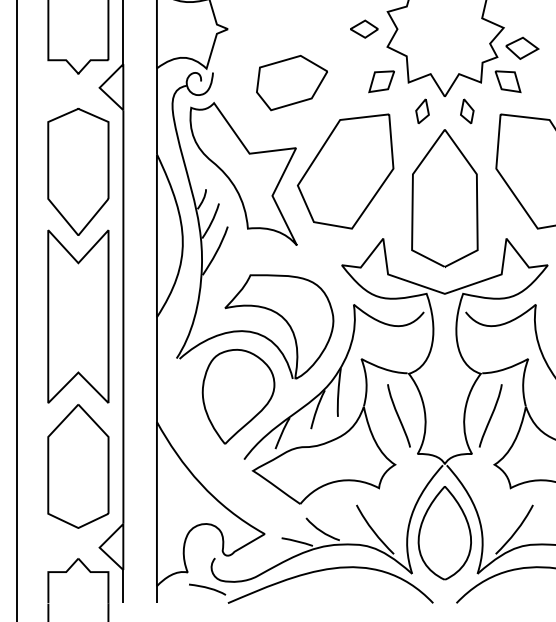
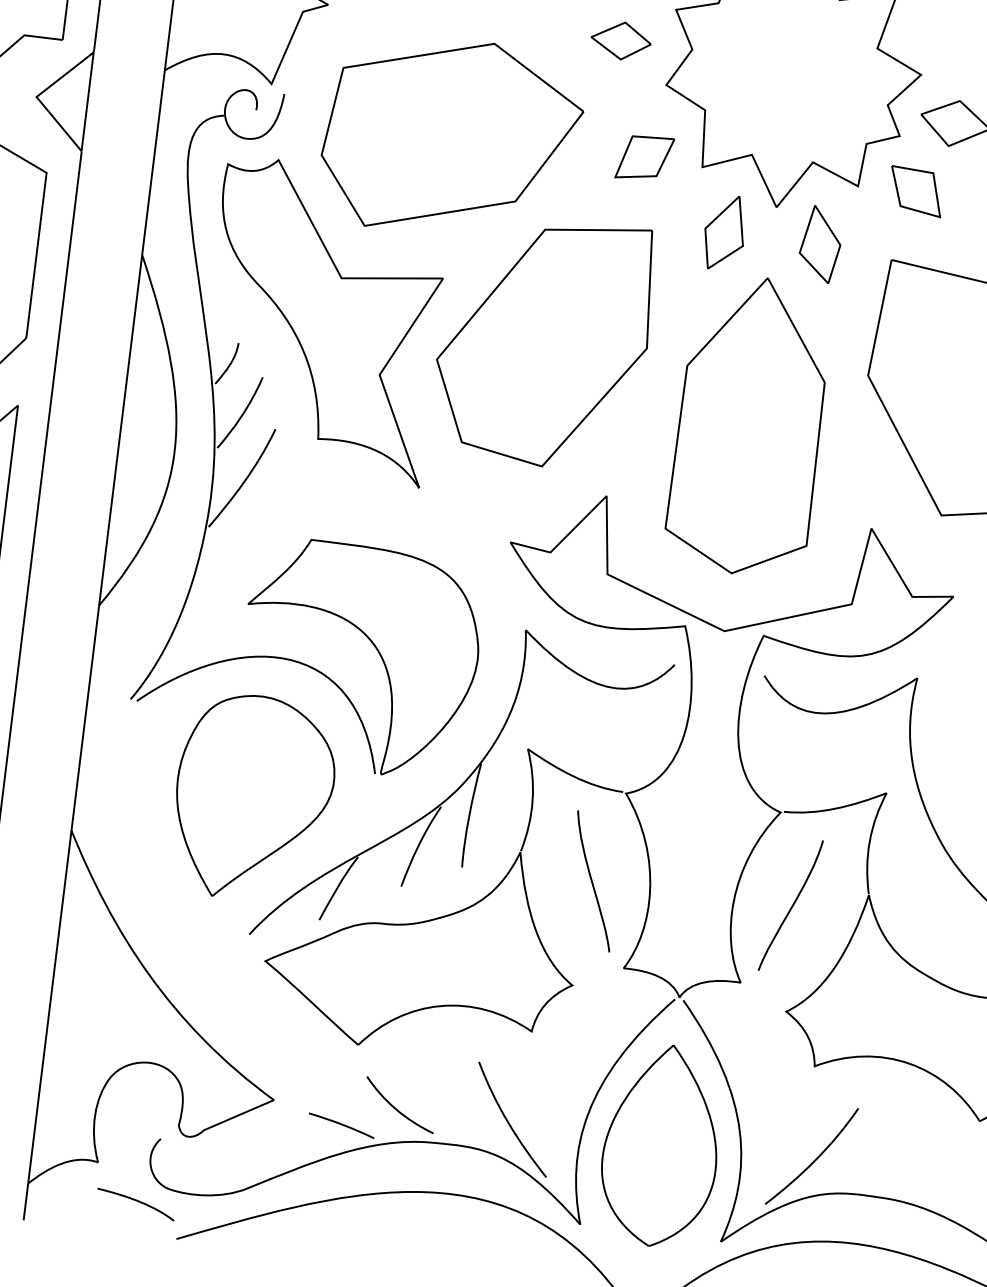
part: (291, 82) -> (450, 136), size x1.67
part: (422, 111) -> (724, 233), size x1.43
part: (467, 111) -> (821, 245), size x1.43

